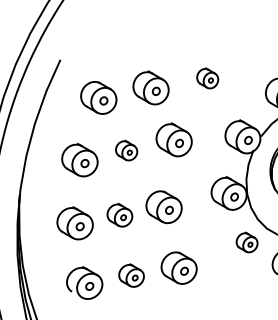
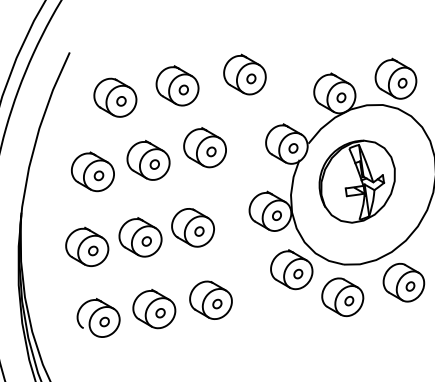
part: (207, 78) -> (244, 74), size x1.67
part: (126, 150) -> (148, 160), size x1.67
part: (119, 215) -> (140, 237), size x1.43
part: (246, 242) -> (291, 269), size x1.67
part: (131, 275) -> (154, 309), size x1.43

